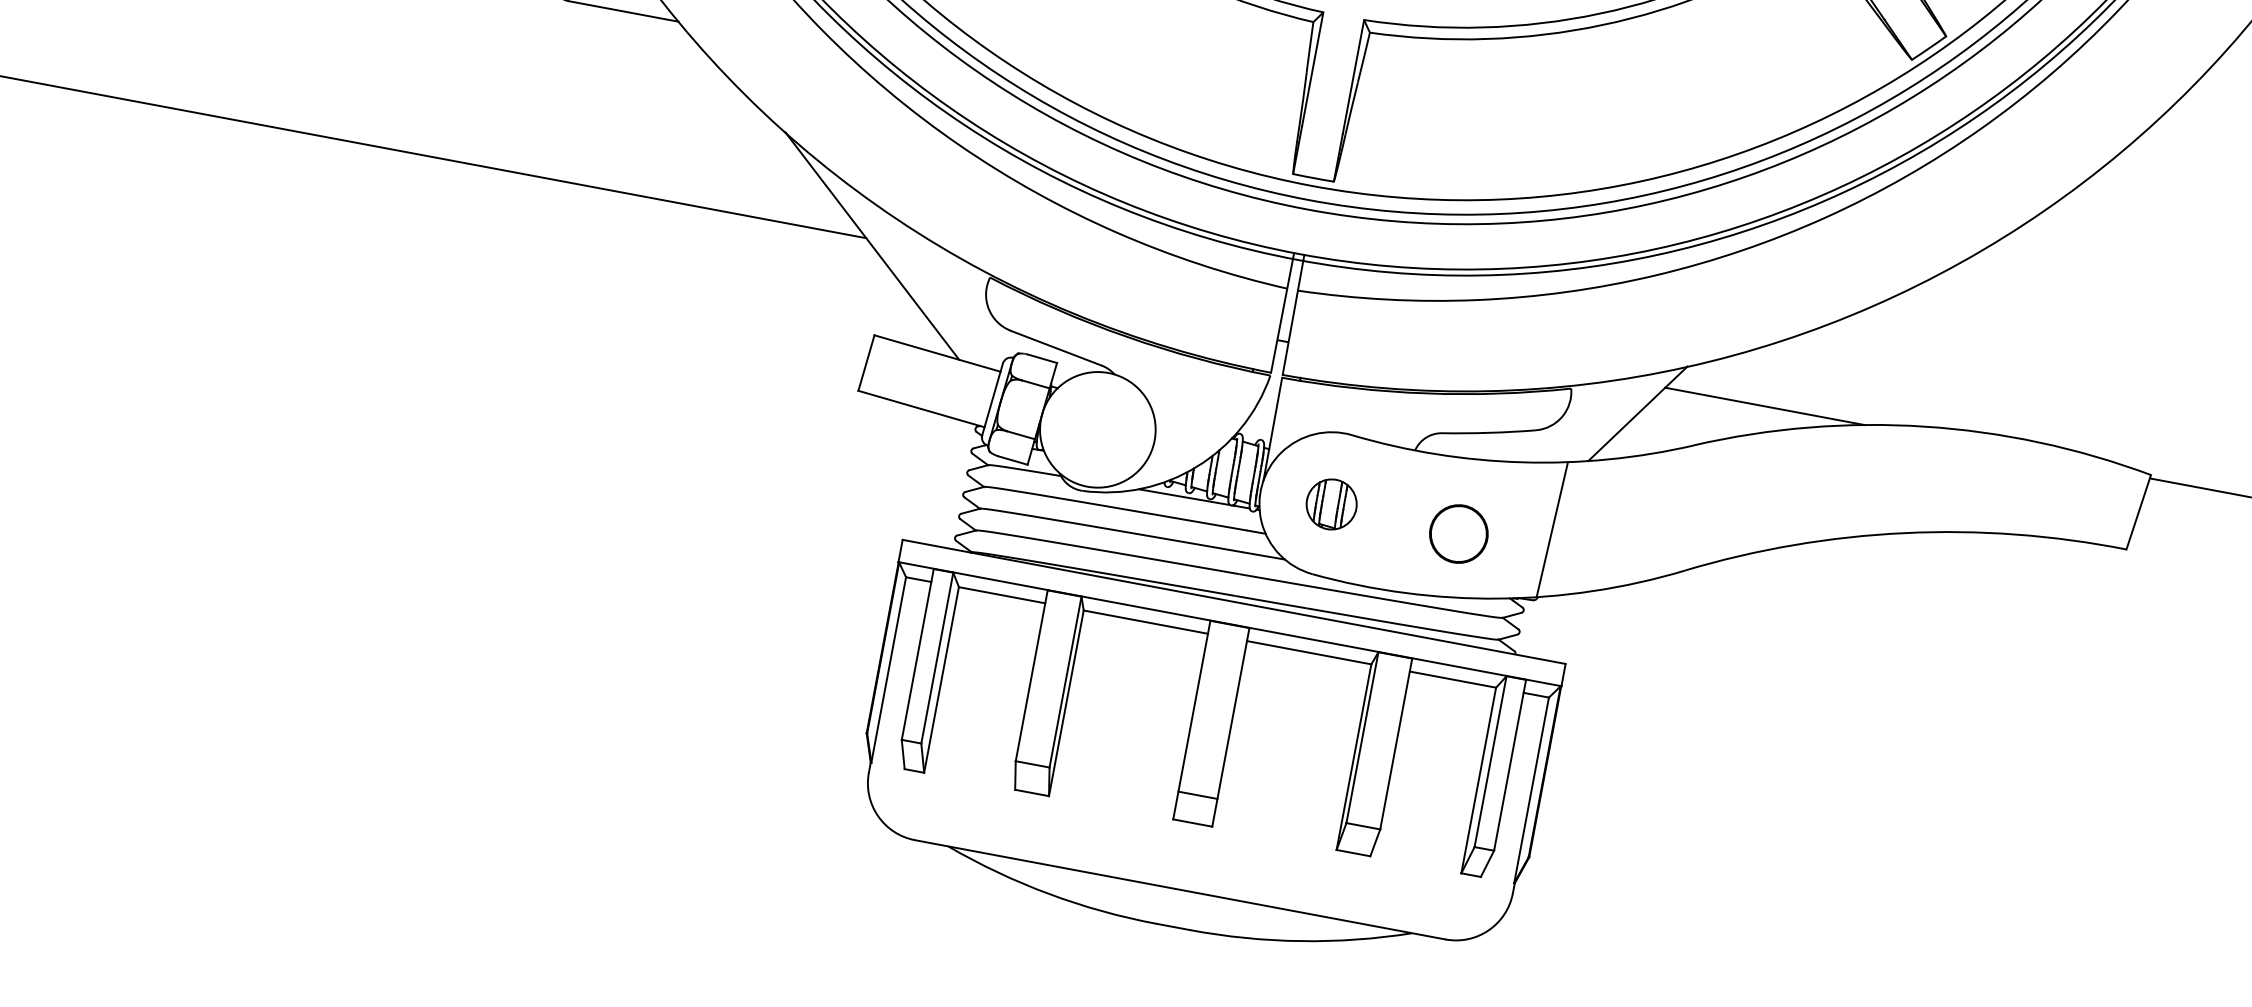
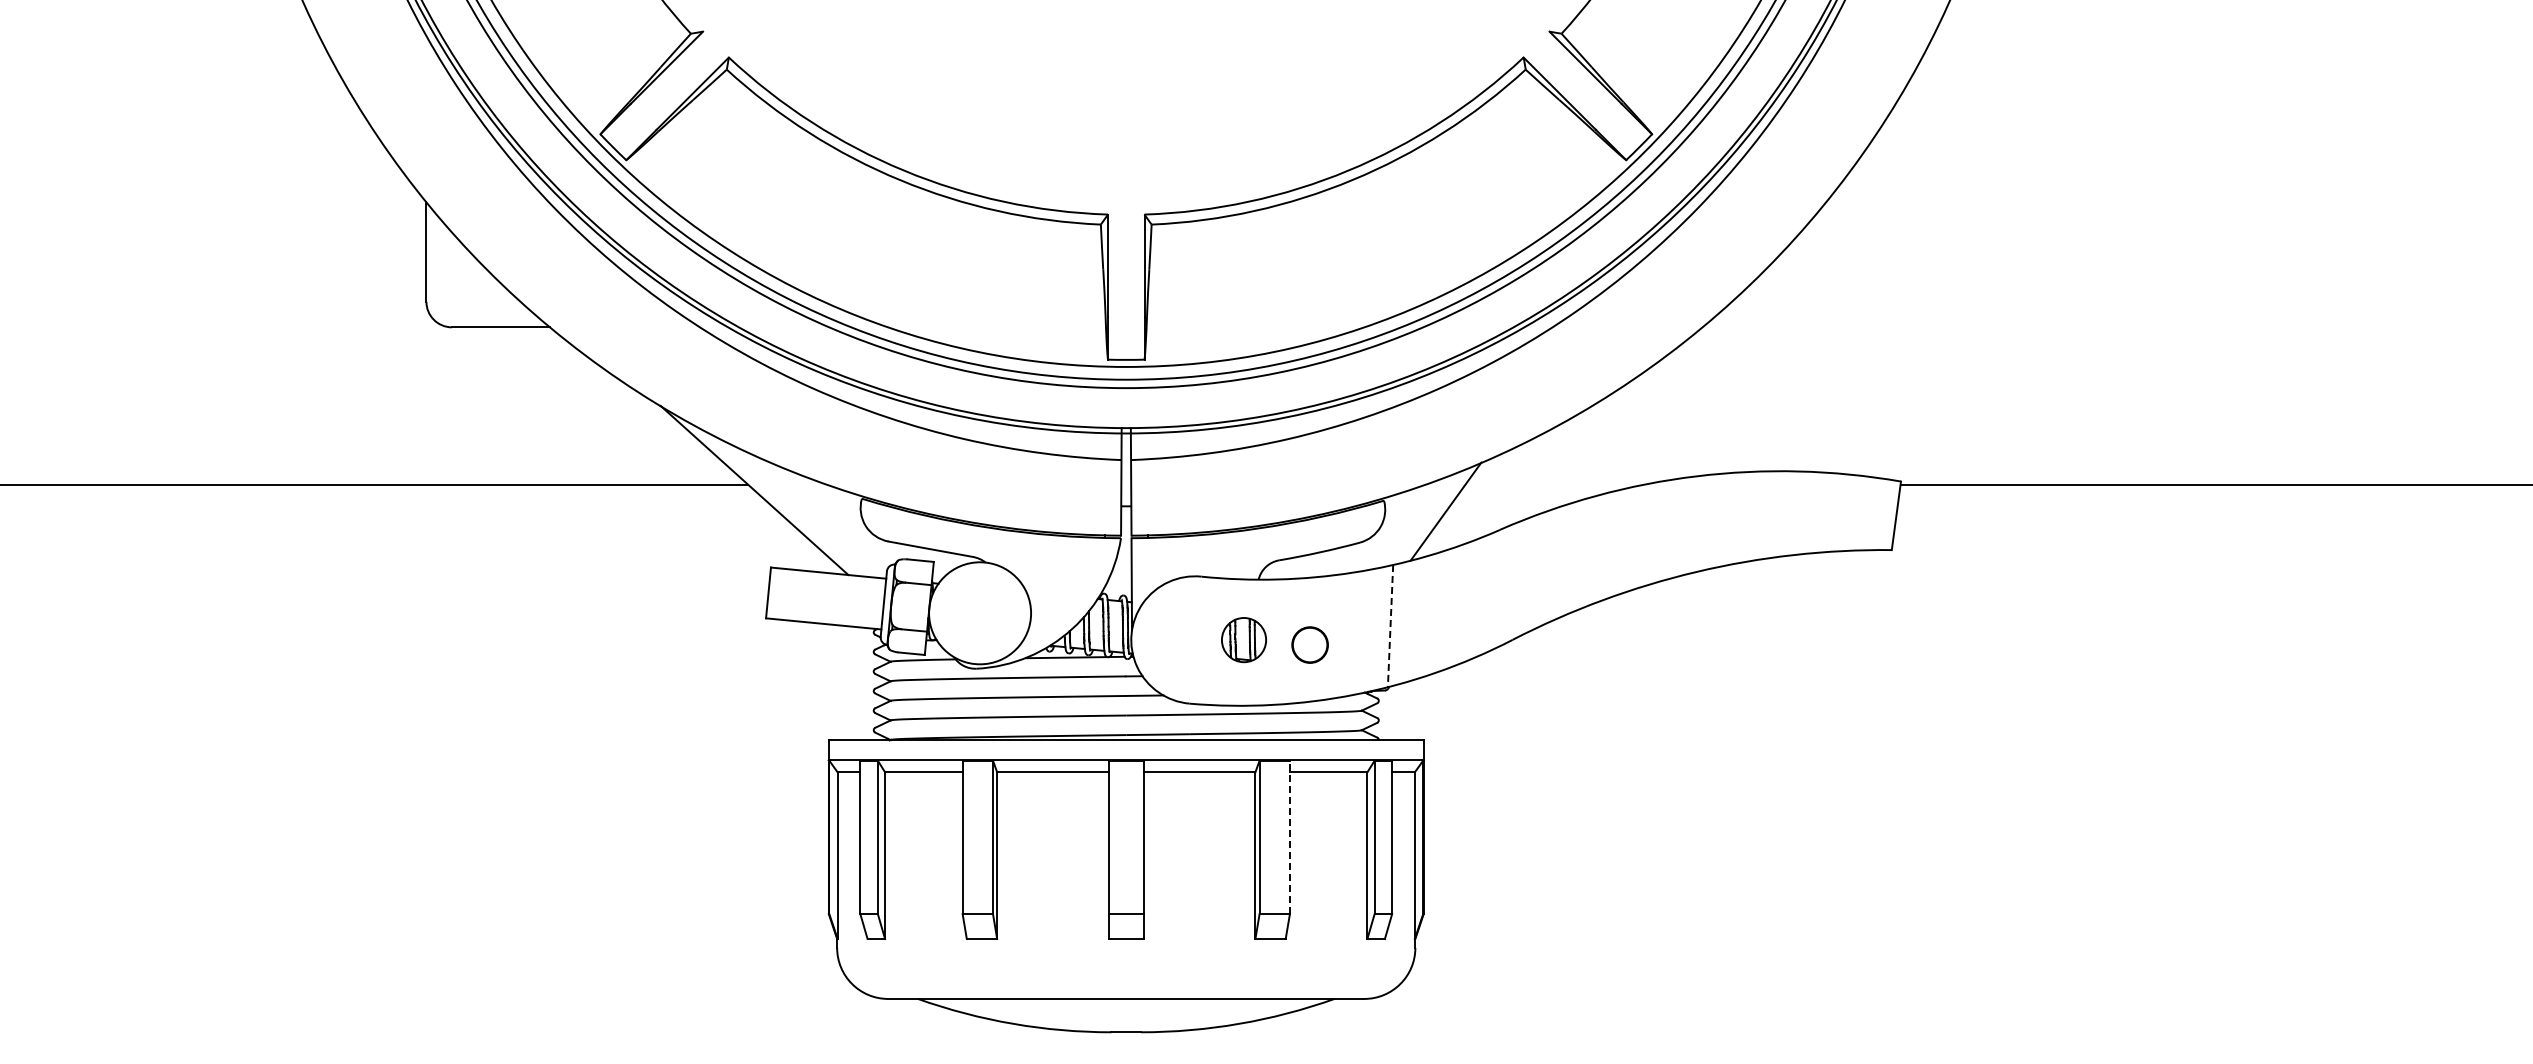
line: (1764, 406) -> (1554, 484), removed
part: (1330, 504) -> (1243, 640), moved
line: (1552, 530) -> (1390, 626), solid -> dashed
circle: (1458, 533) -> (1309, 644), size x0.7
line: (1395, 744) -> (1289, 837), solid -> dashed

